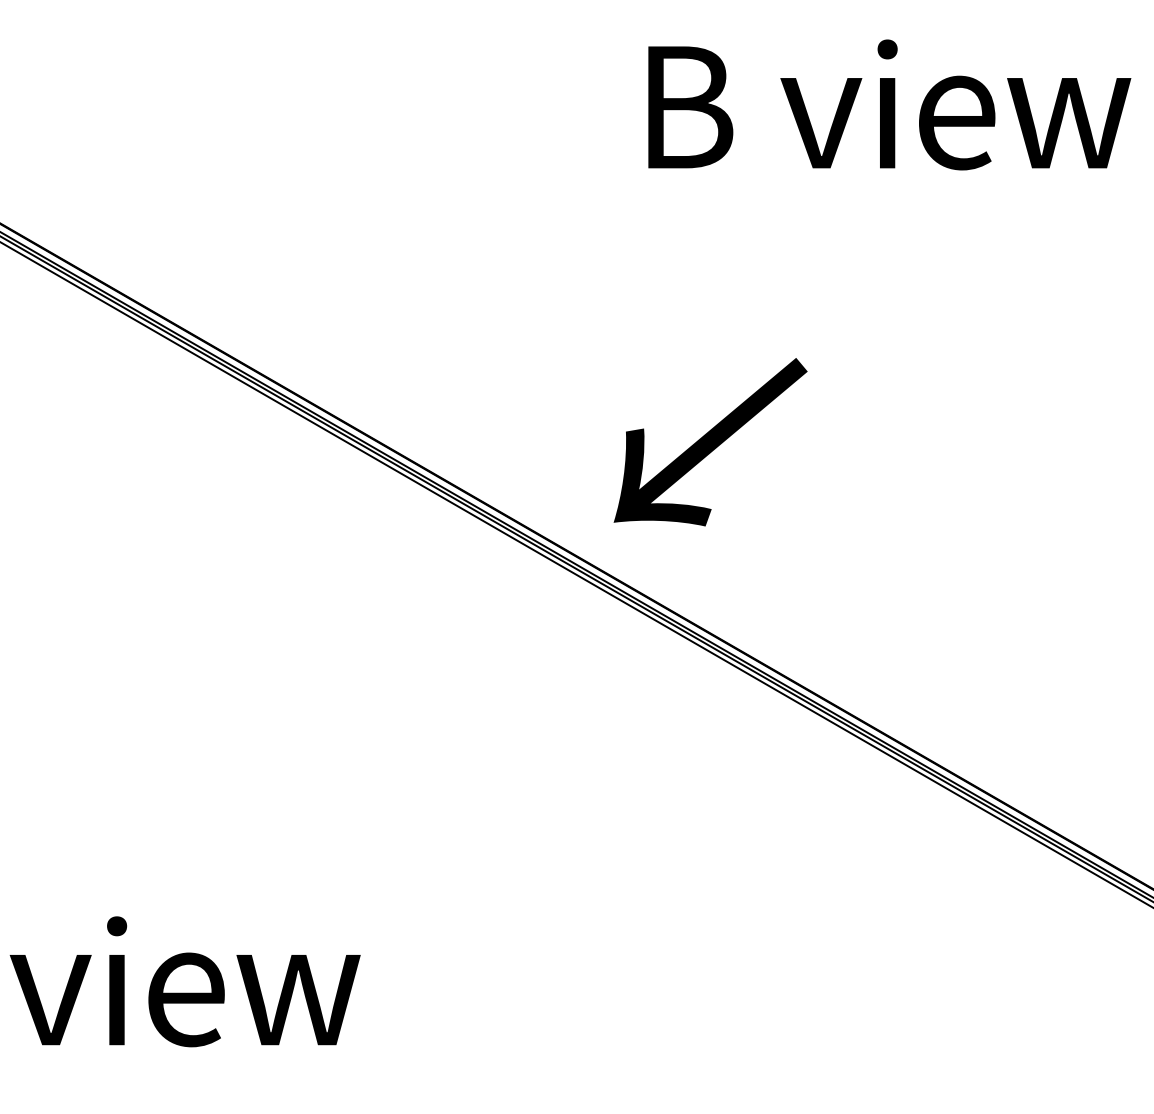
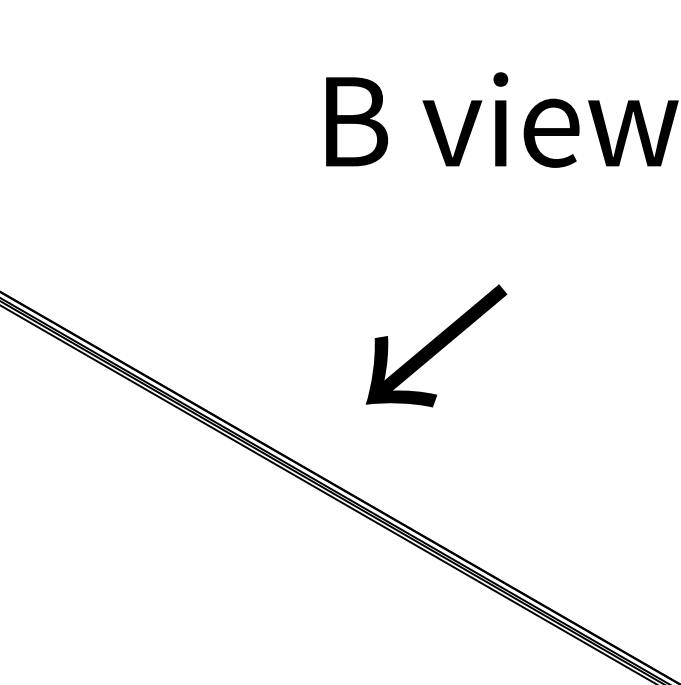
text: (710, 442) -> (436, 346), moved

